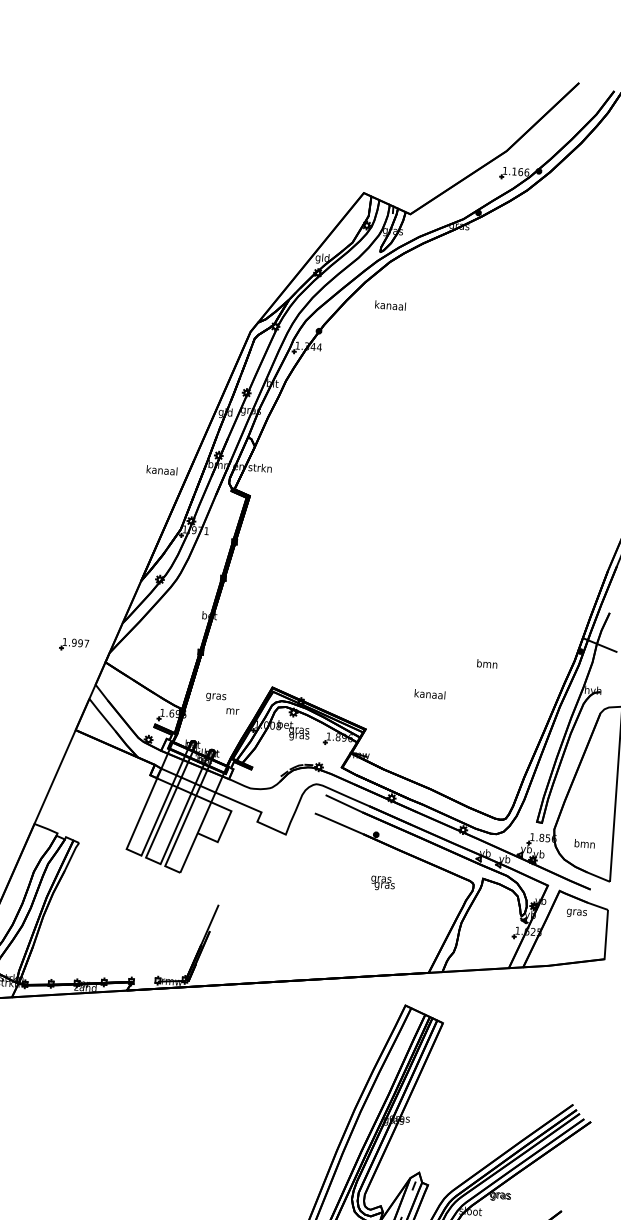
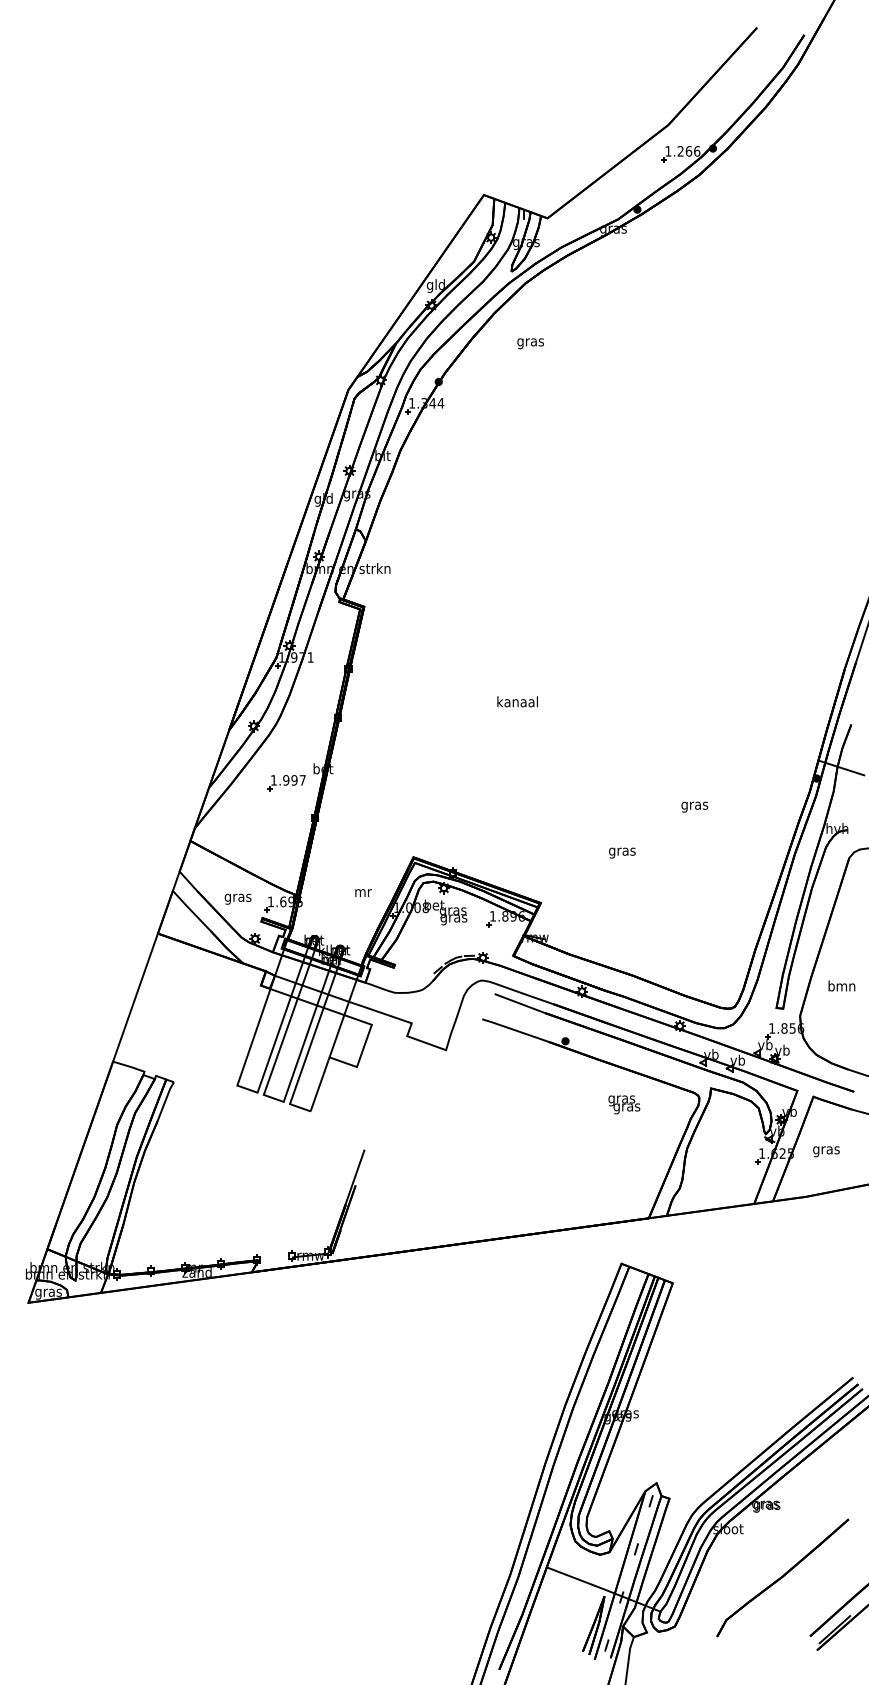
text: (514, 171) -> (680, 151), 1.166 -> 1.266
text: (390, 306) -> (530, 342), kanaal -> gras
text: (161, 470) -> (517, 701), moved
part: (74, 645) -> (286, 783), moved
text: (487, 664) -> (694, 805), bmn -> gras
text: (430, 695) -> (622, 851), kanaal -> gras
text: (215, 696) -> (237, 898), moved
text: (584, 843) -> (841, 985), moved
text: (383, 883) -> (624, 1104), moved
text: (576, 913) -> (826, 1151), moved

